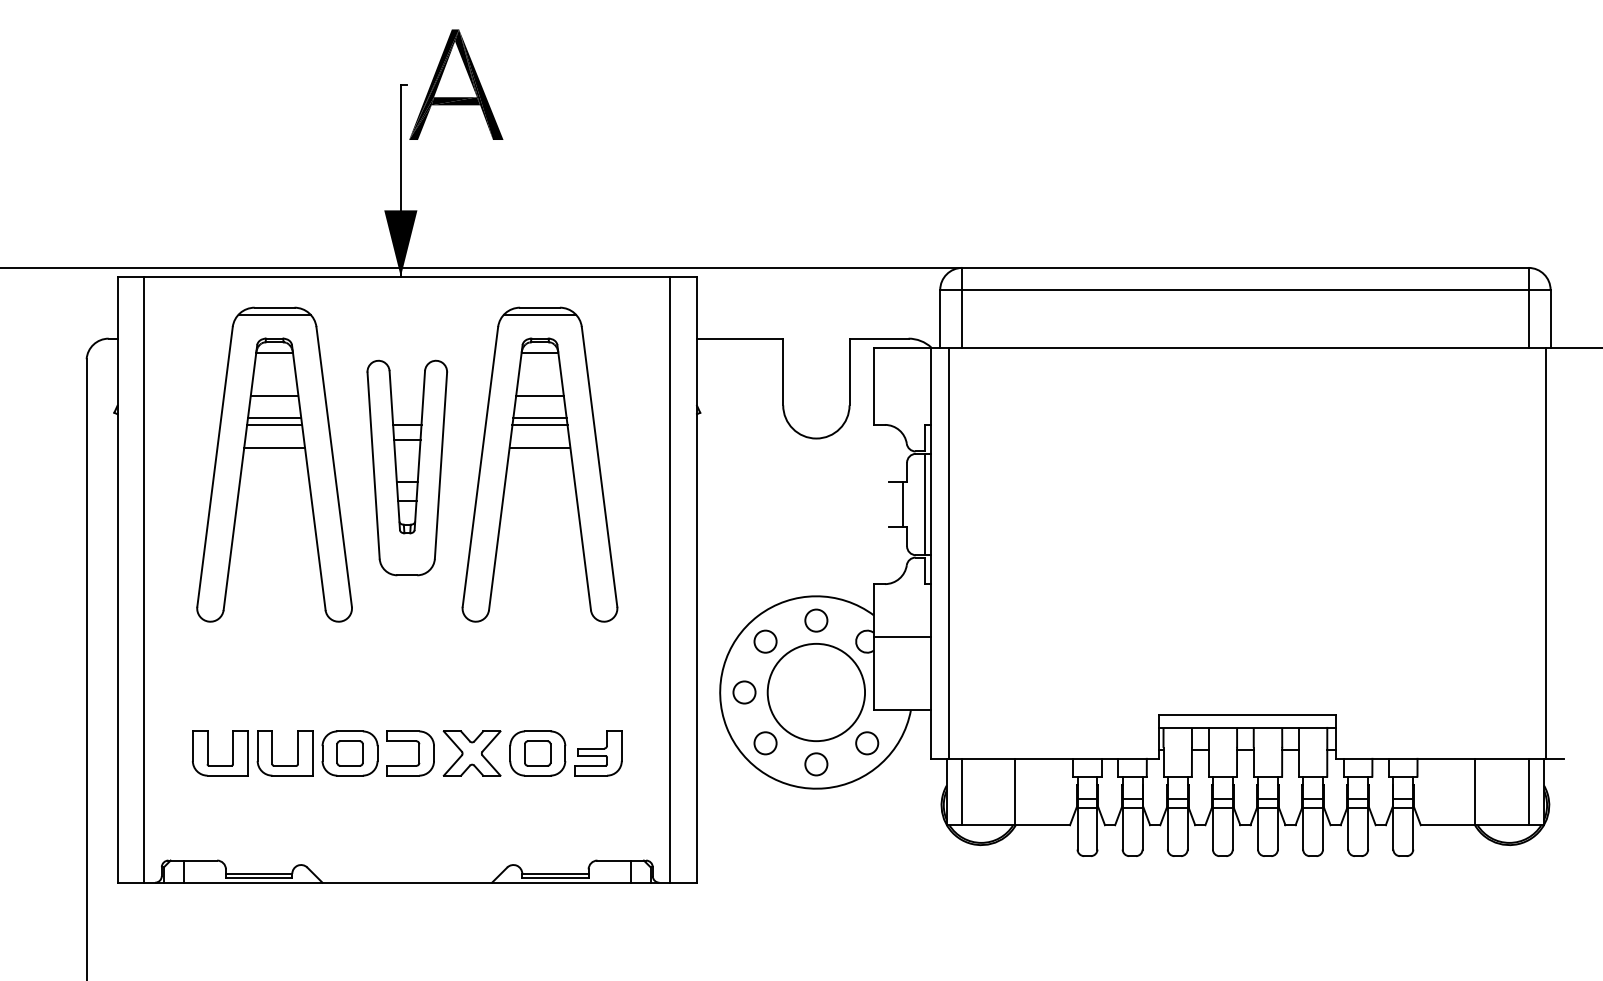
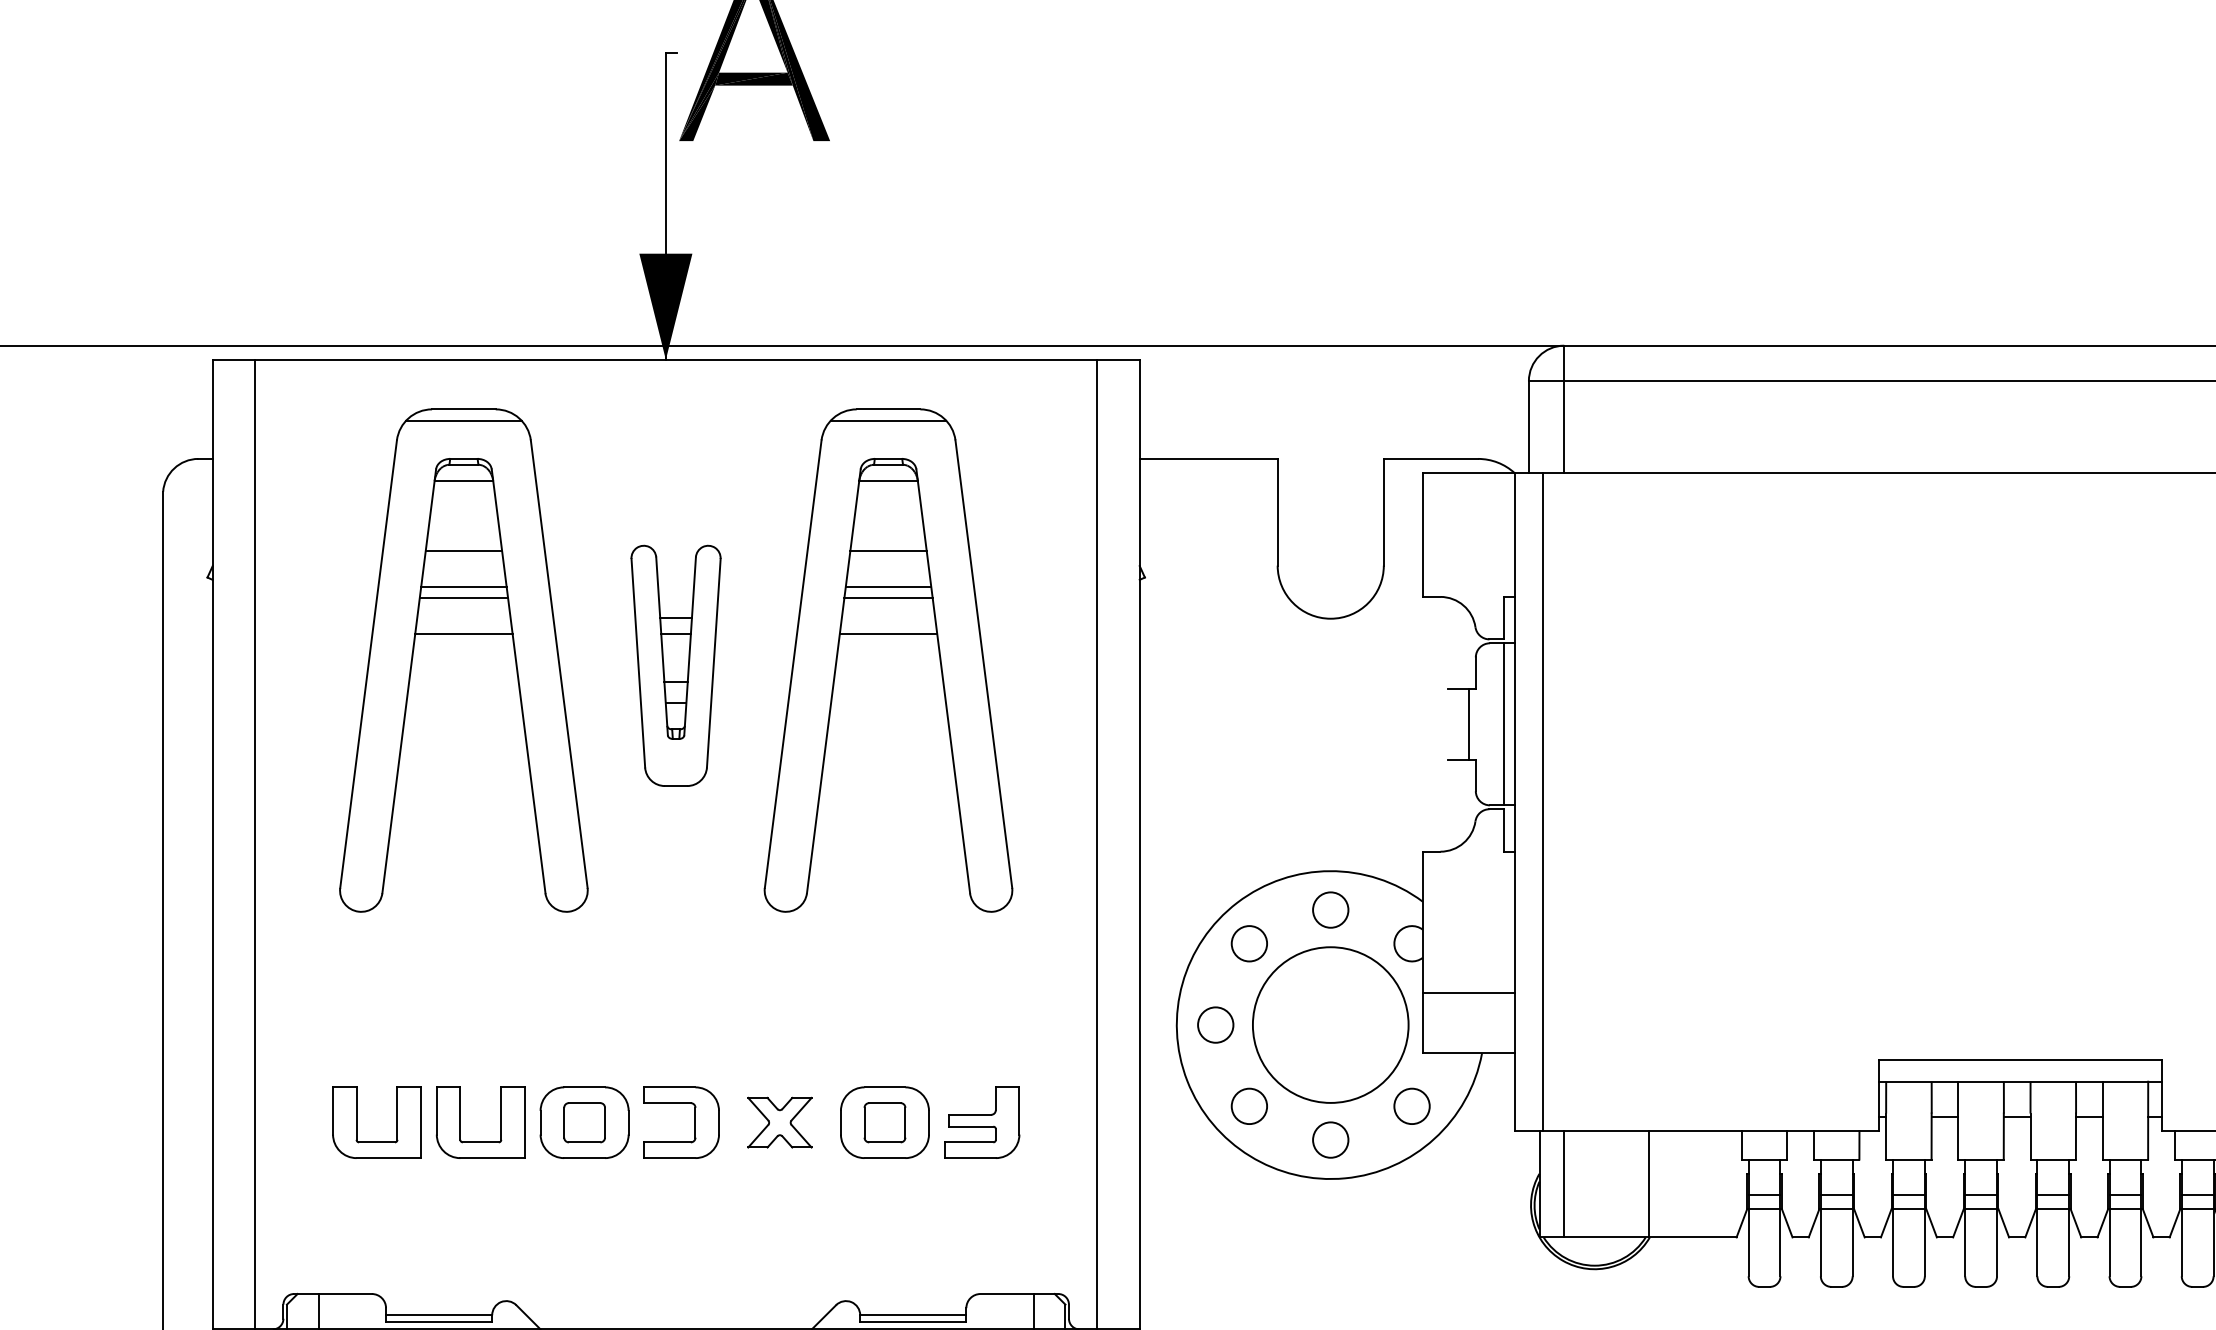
part: (406, 467) -> (674, 665), size x0.7
line: (902, 637) -> (1468, 993), moved
part: (471, 753) -> (778, 1122), size x0.7

